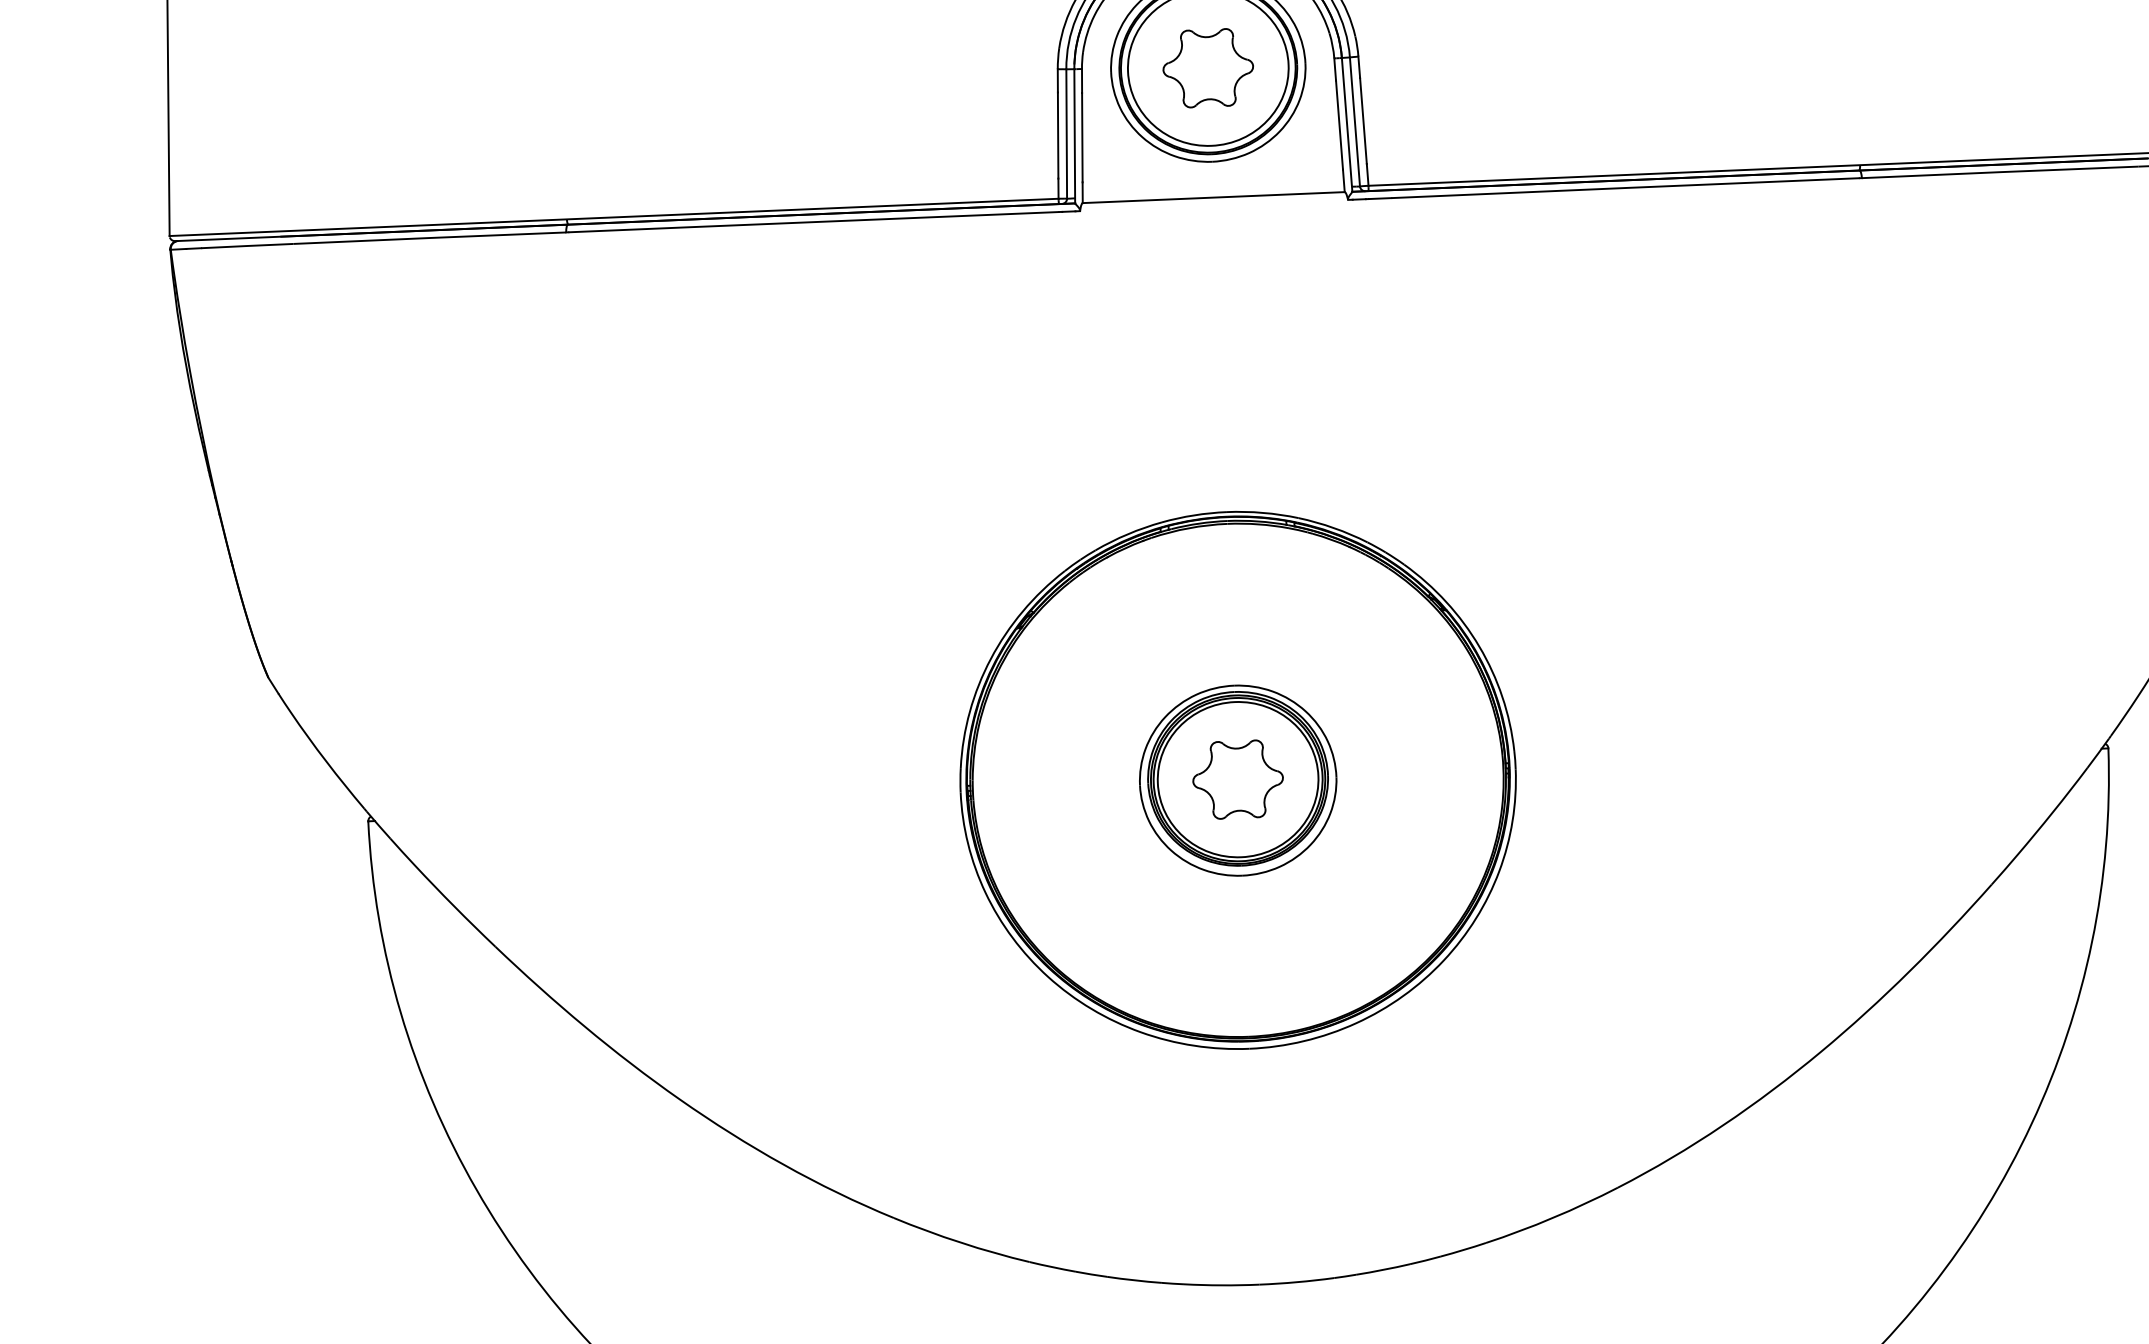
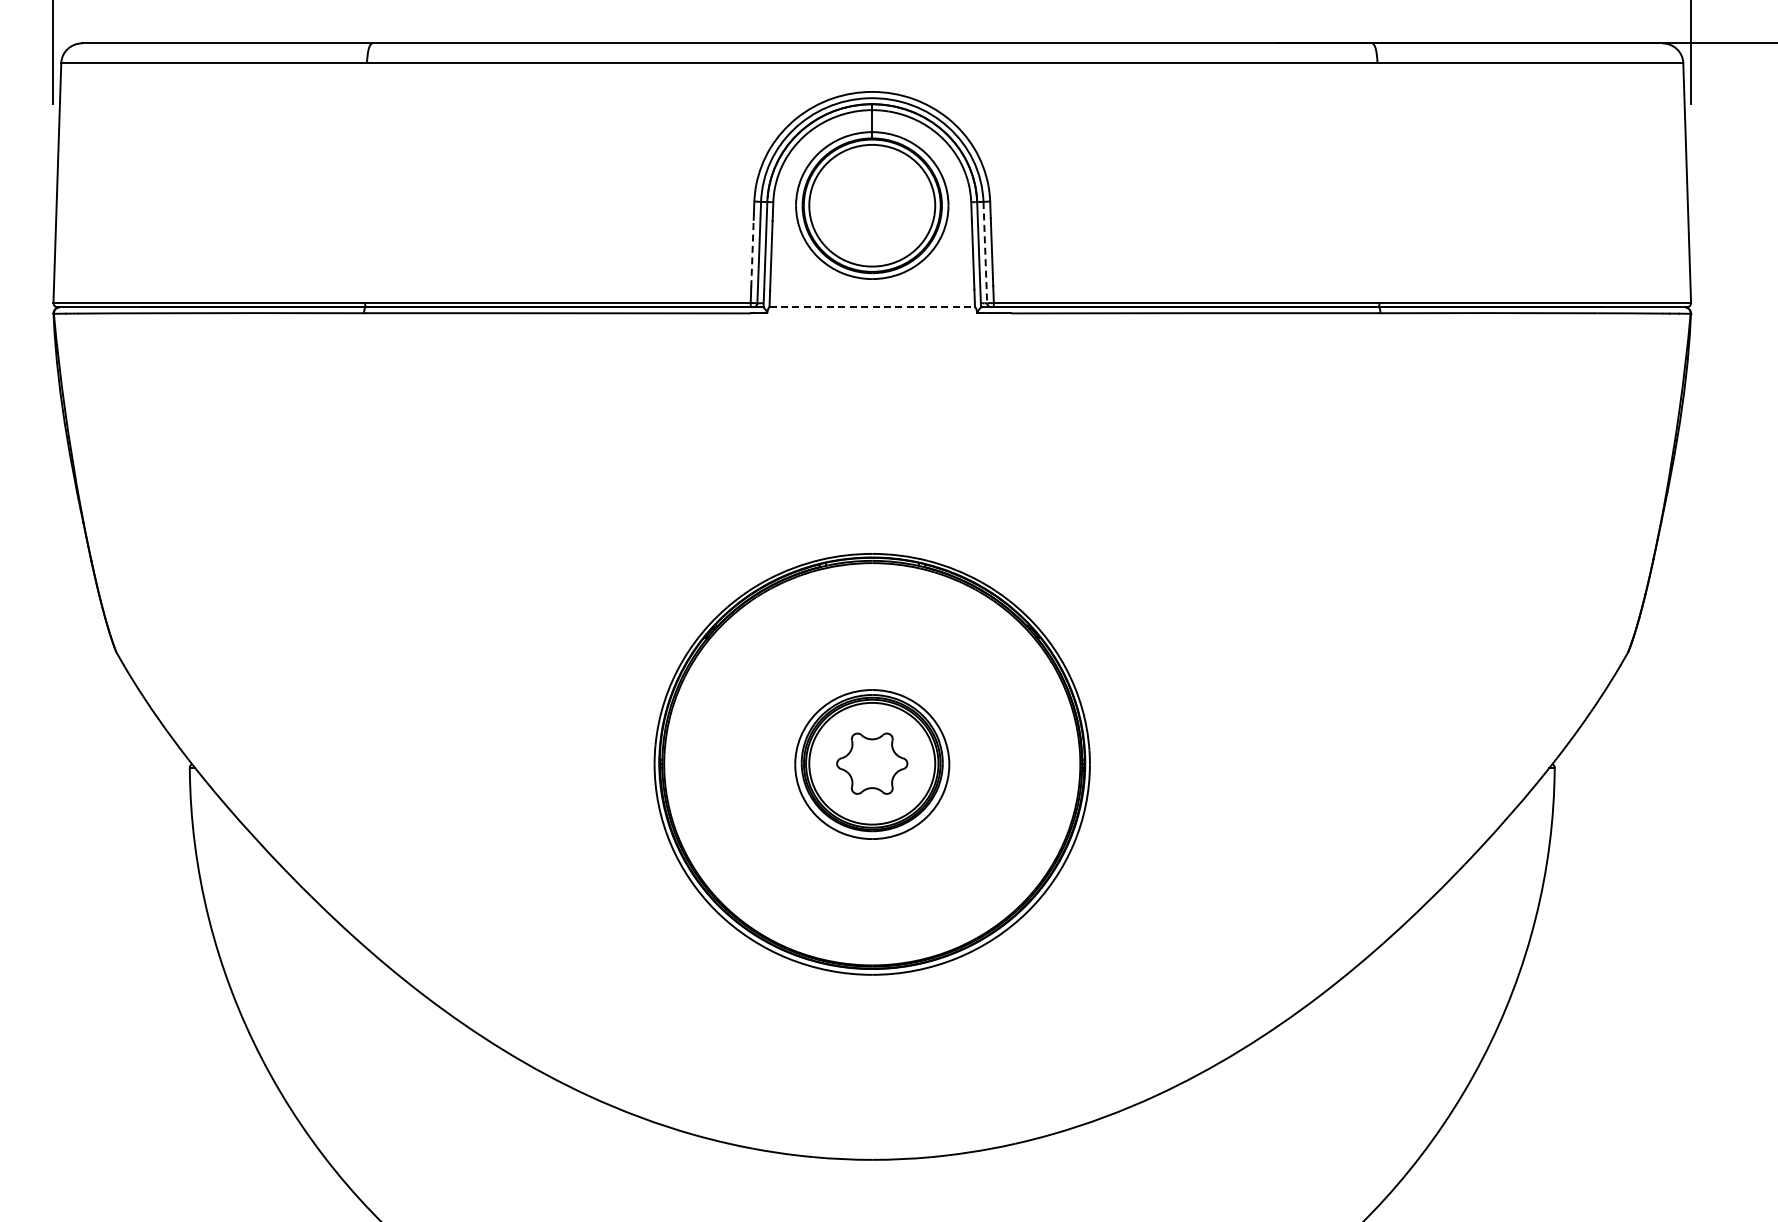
part: (1208, 67) -> (872, 205), removed
line: (1355, 121) -> (985, 252), solid -> dashed
line: (1058, 135) -> (752, 253), solid -> dashed
line: (1214, 197) -> (872, 307), solid -> dashed

